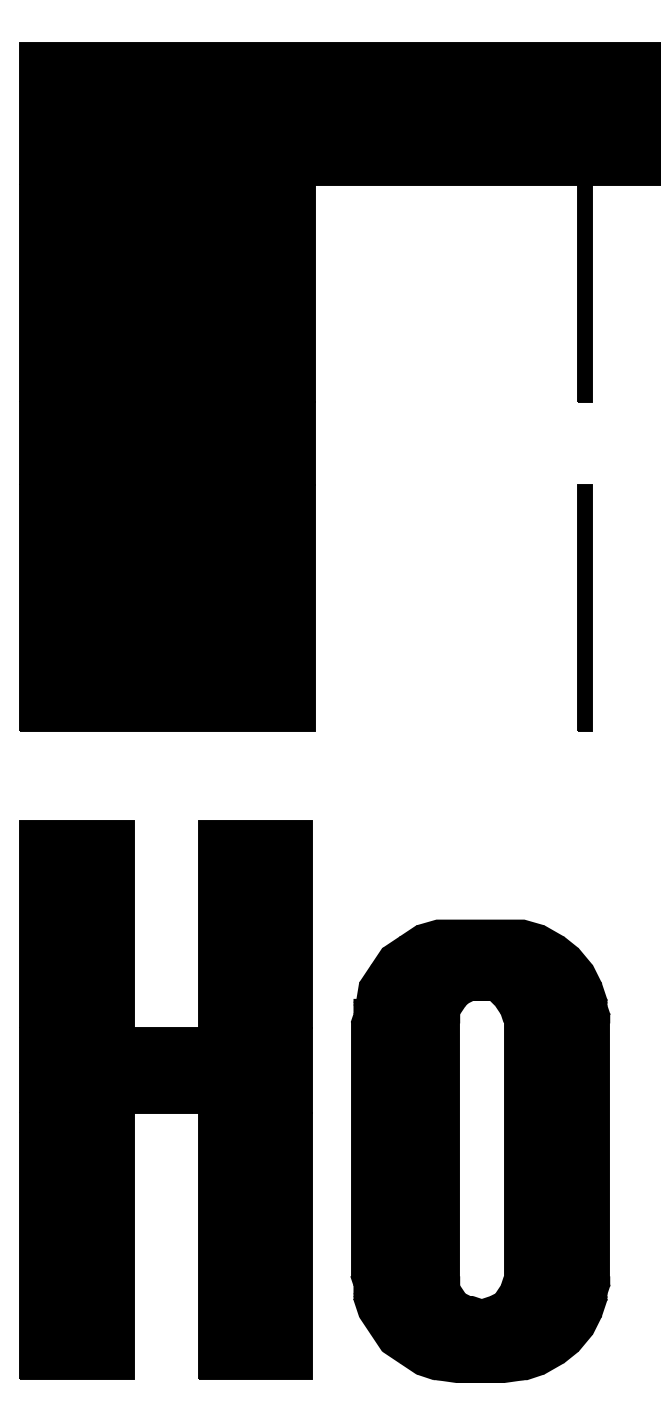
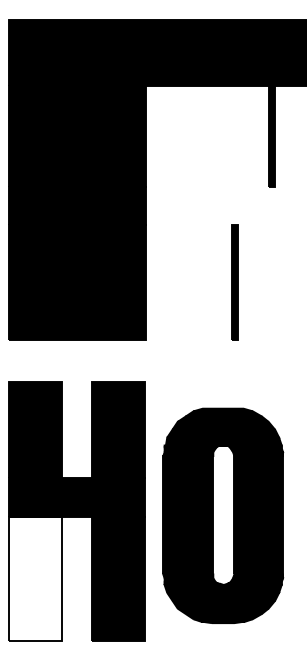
part: (584, 608) -> (234, 282), moved
part: (481, 1150) -> (223, 515), moved
fill: (76, 1245) -> (35, 578), removed

